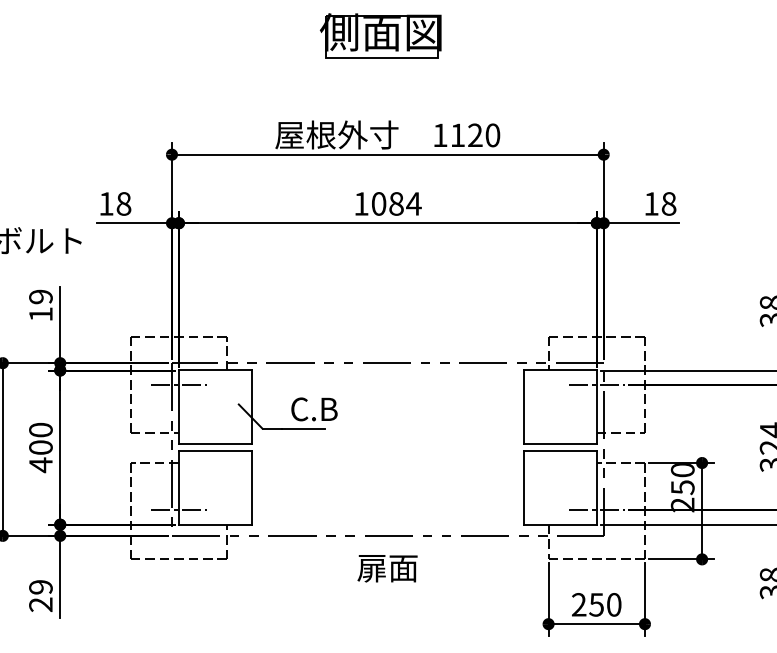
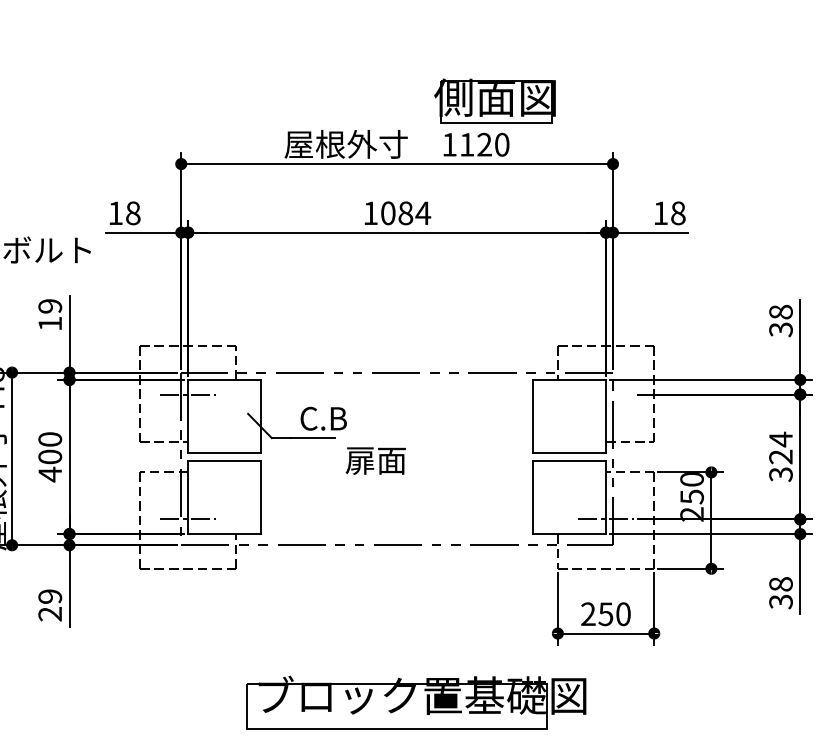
part: (380, 35) -> (494, 100), moved
line: (596, 385) -> (605, 394), removed
text: (387, 568) -> (375, 460), moved

